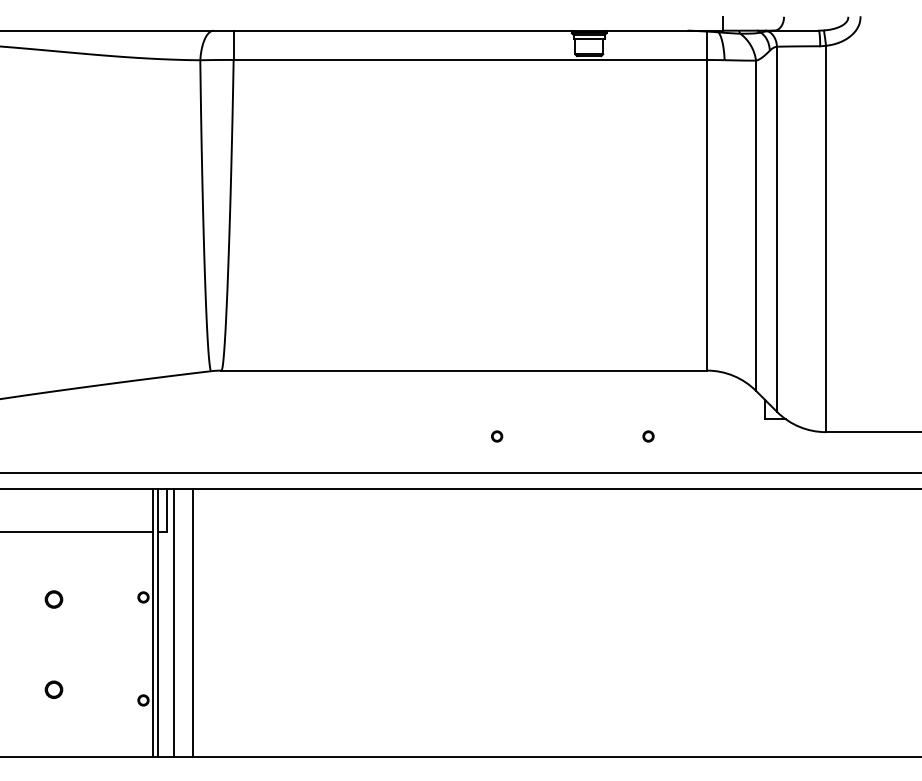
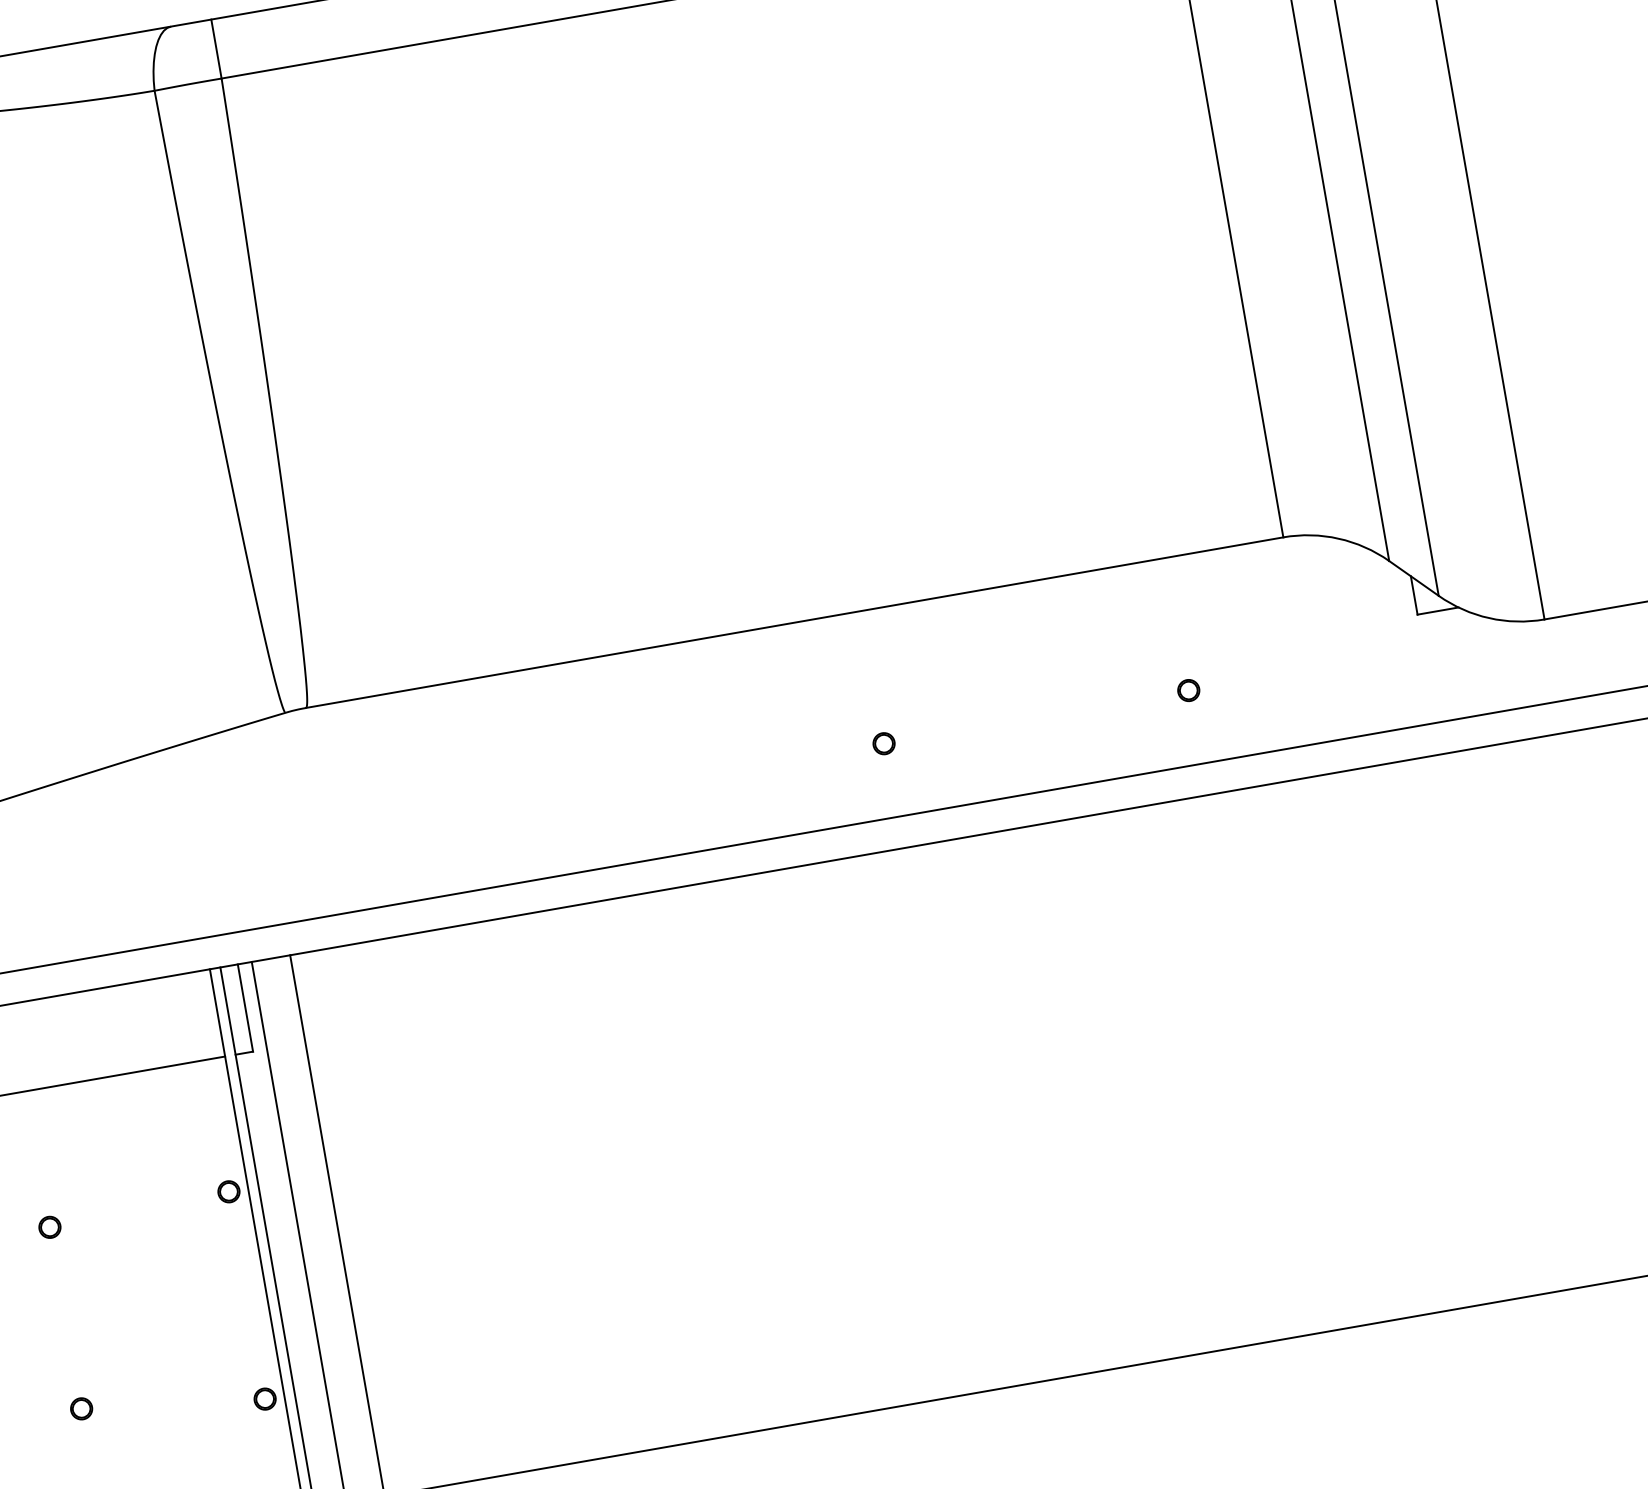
part: (54, 599) -> (50, 1227), size x0.62
part: (54, 689) -> (82, 1408), size x0.62

